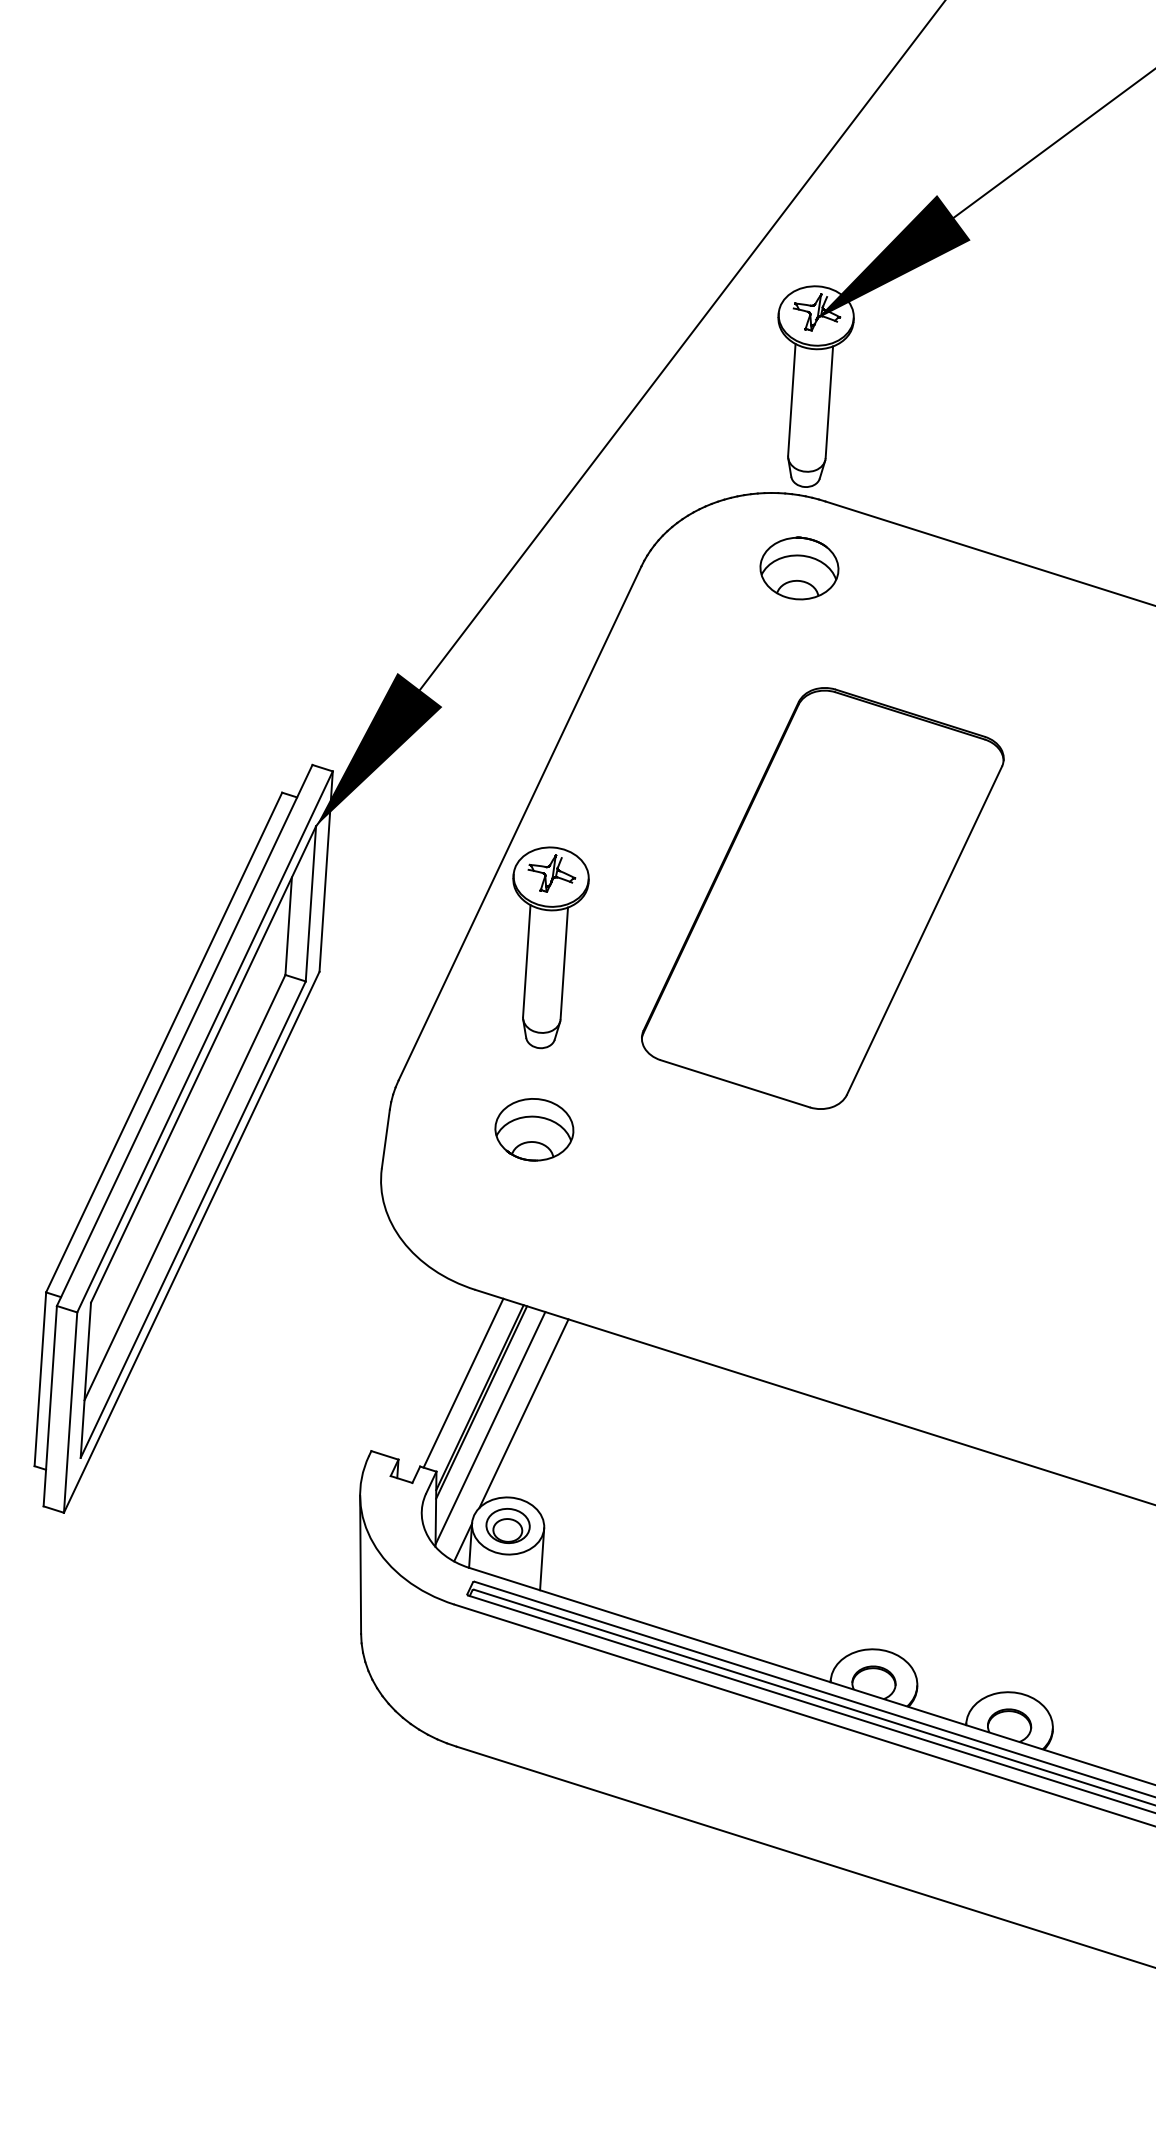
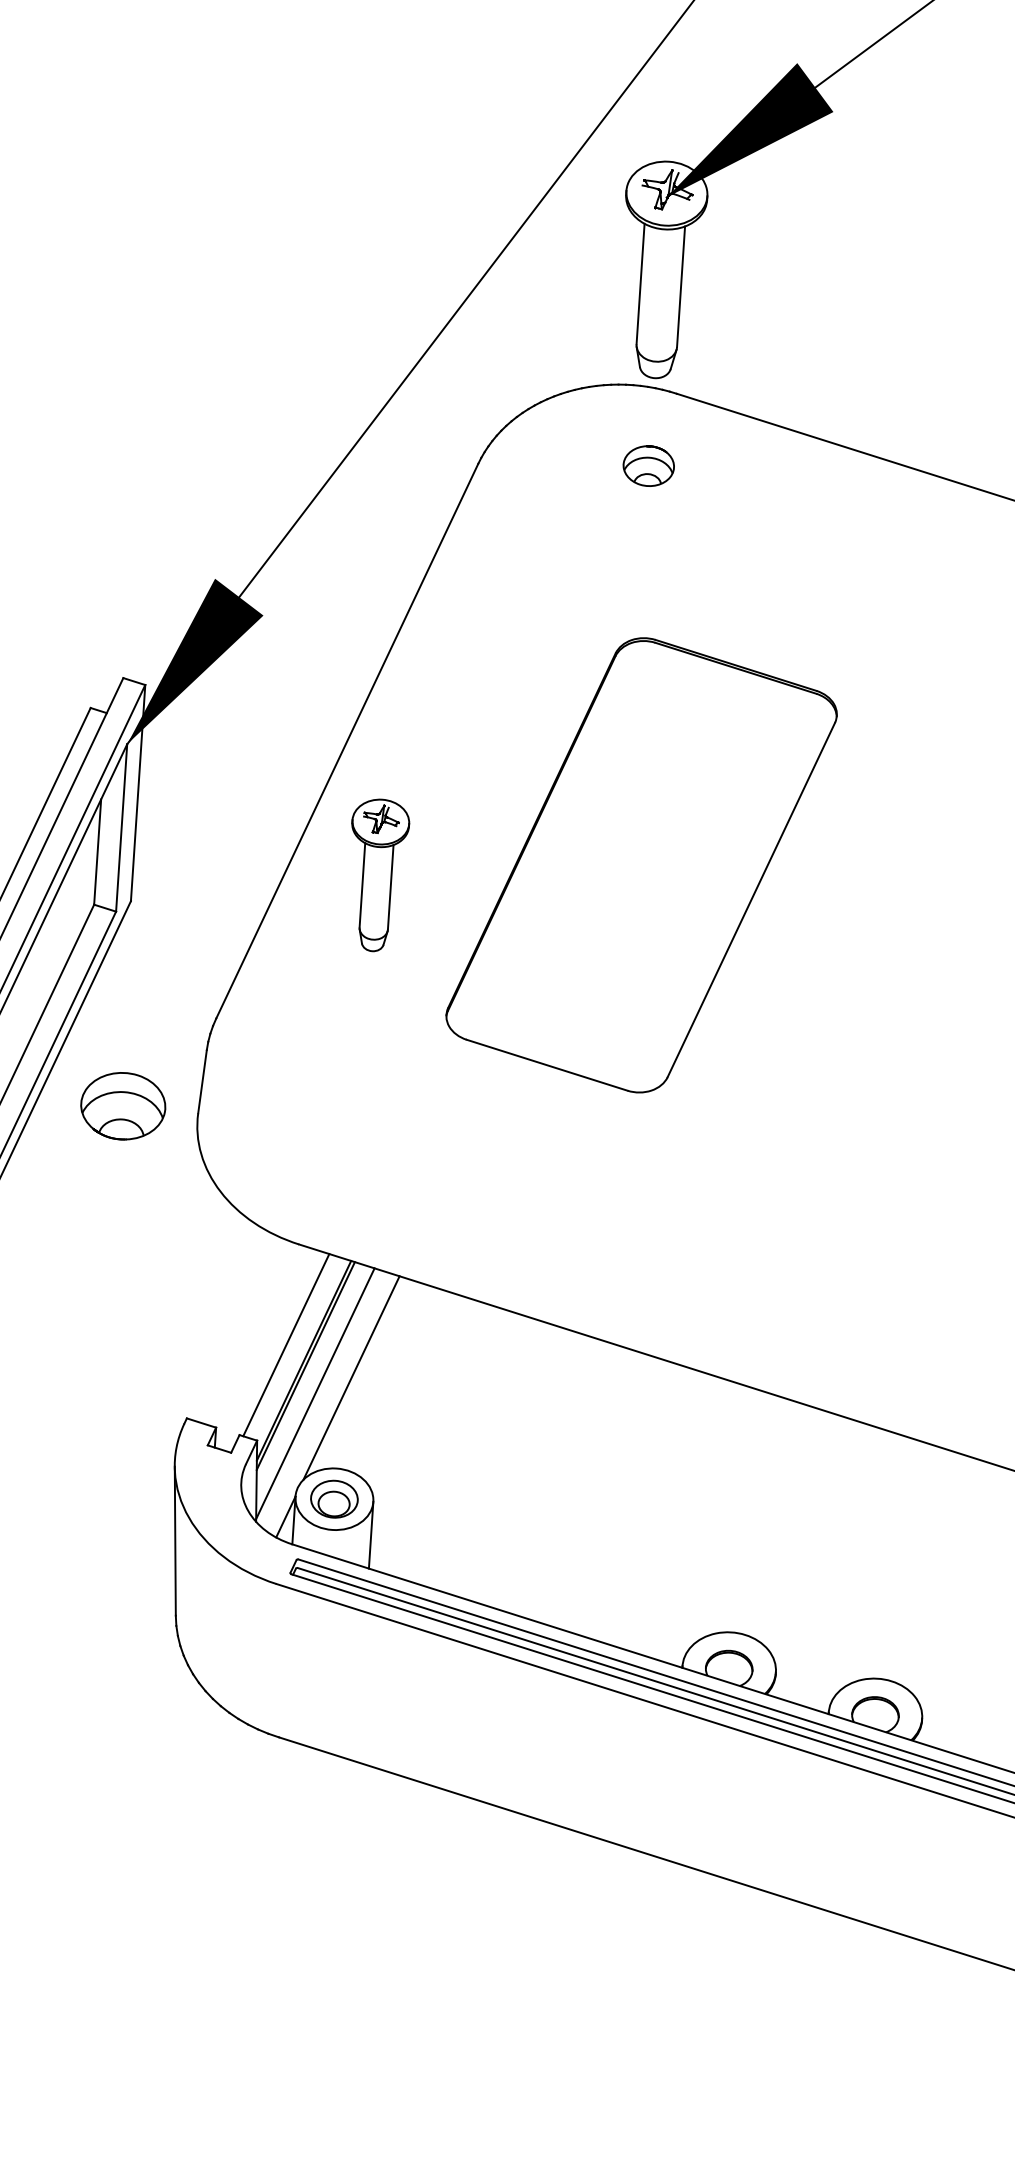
part: (799, 568) -> (648, 466), size x0.6
part: (822, 898) -> (641, 865), moved
part: (550, 947) -> (380, 875), size x0.7
part: (534, 1129) -> (123, 1105), moved

